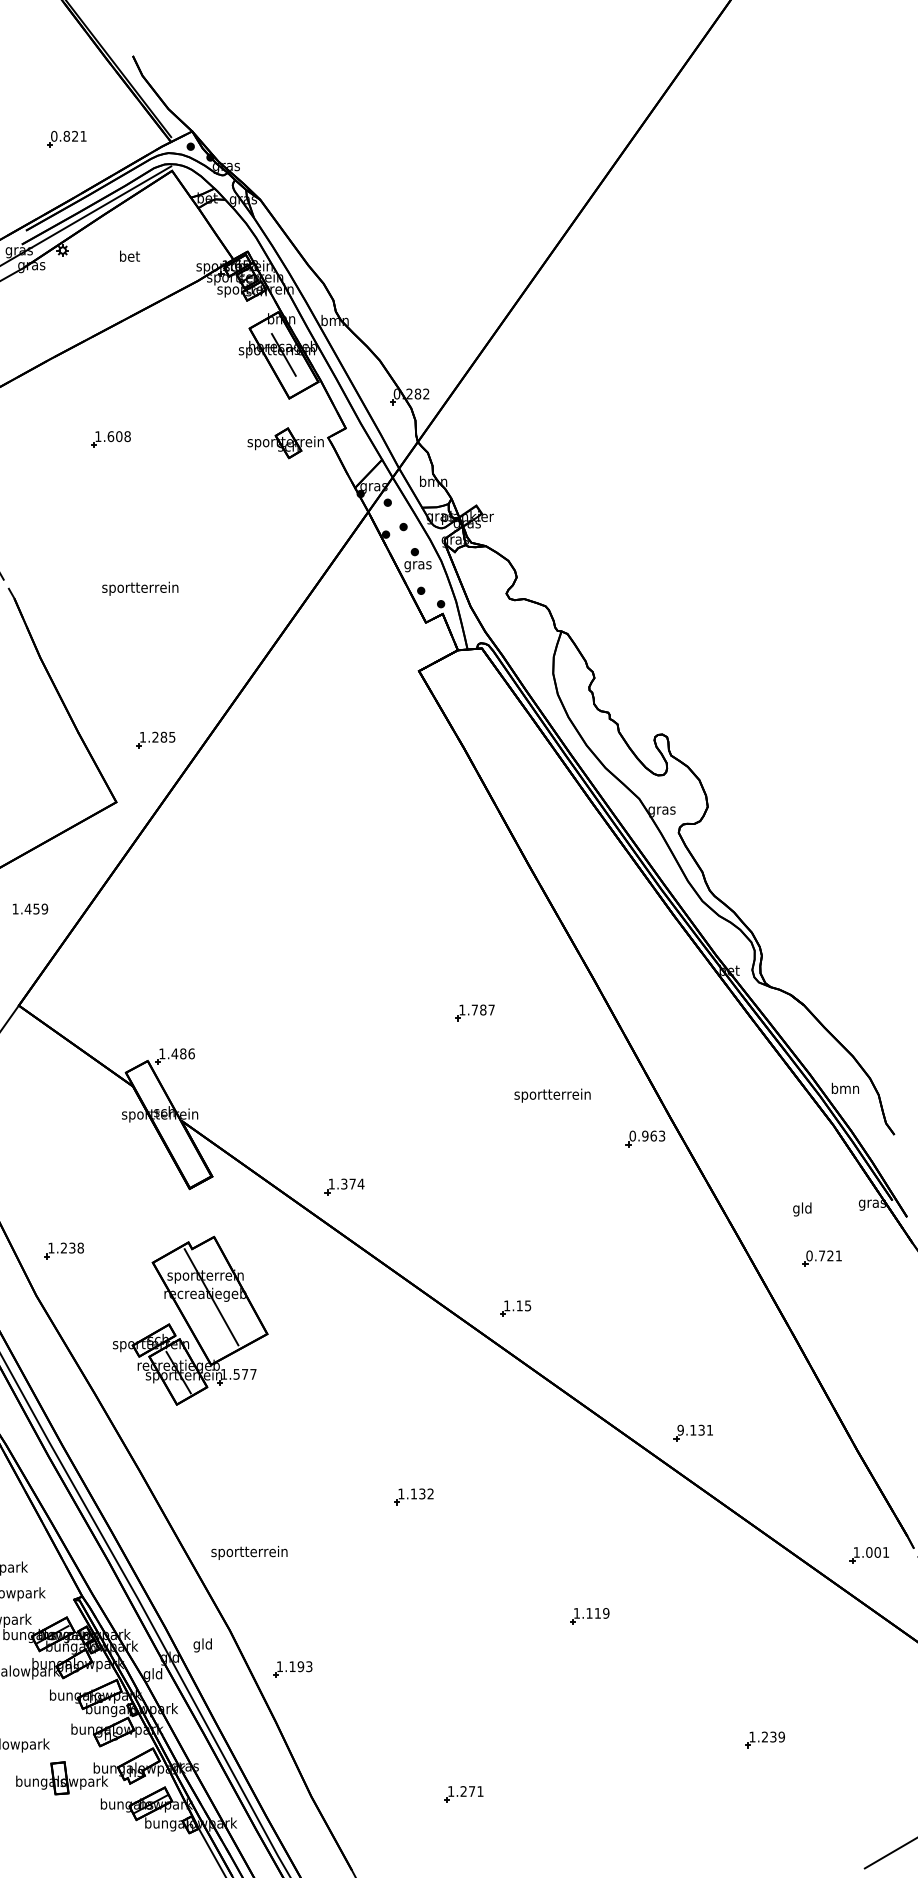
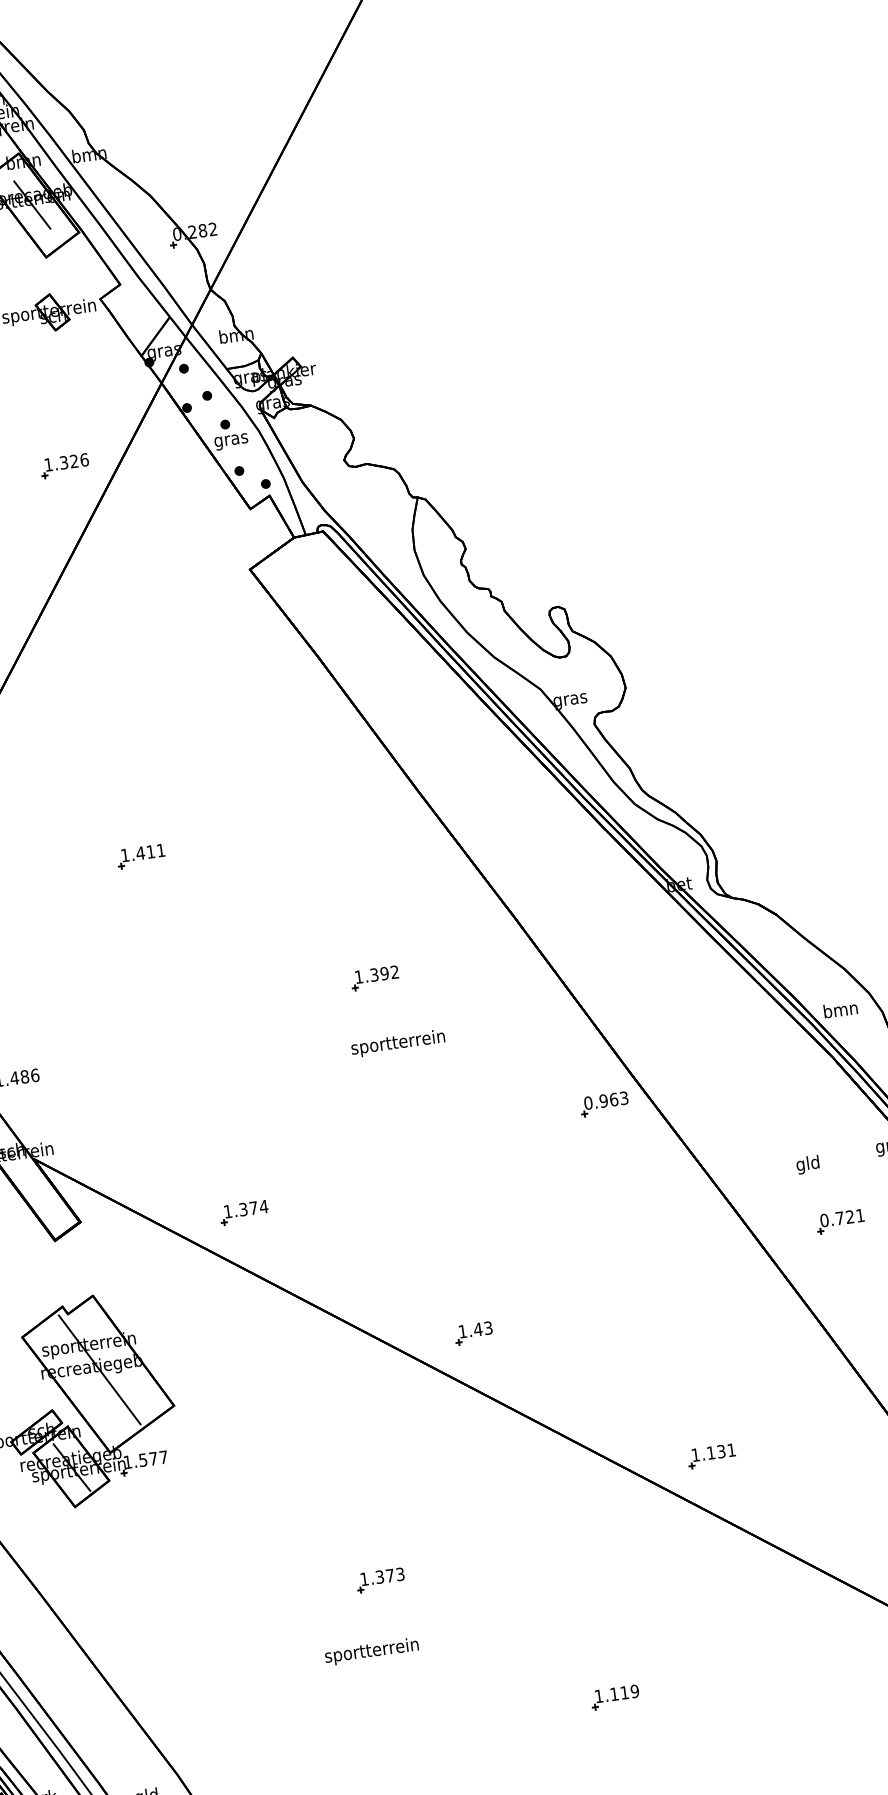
part: (281, 567) -> (64, 465), added
part: (300, 889) -> (141, 856), added
text: (482, 1009) -> (383, 973), 1.787 -> 1.392
text: (552, 1095) -> (398, 1043), moved
text: (523, 1305) -> (482, 1328), 1.15 -> 1.43
text: (680, 1429) -> (695, 1454), 9.131 -> 1.131
text: (421, 1493) -> (389, 1575), 1.132 -> 1.373
text: (249, 1552) -> (371, 1651), moved

